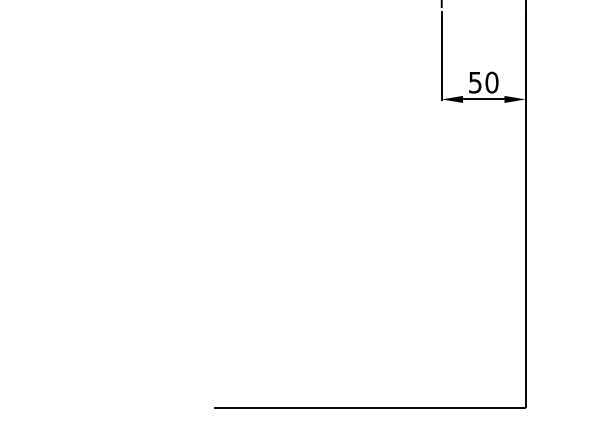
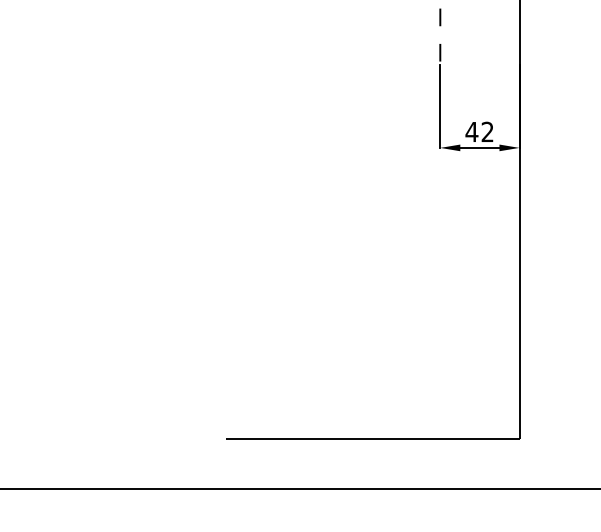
text: (483, 82) -> (479, 131), 50 -> 42

